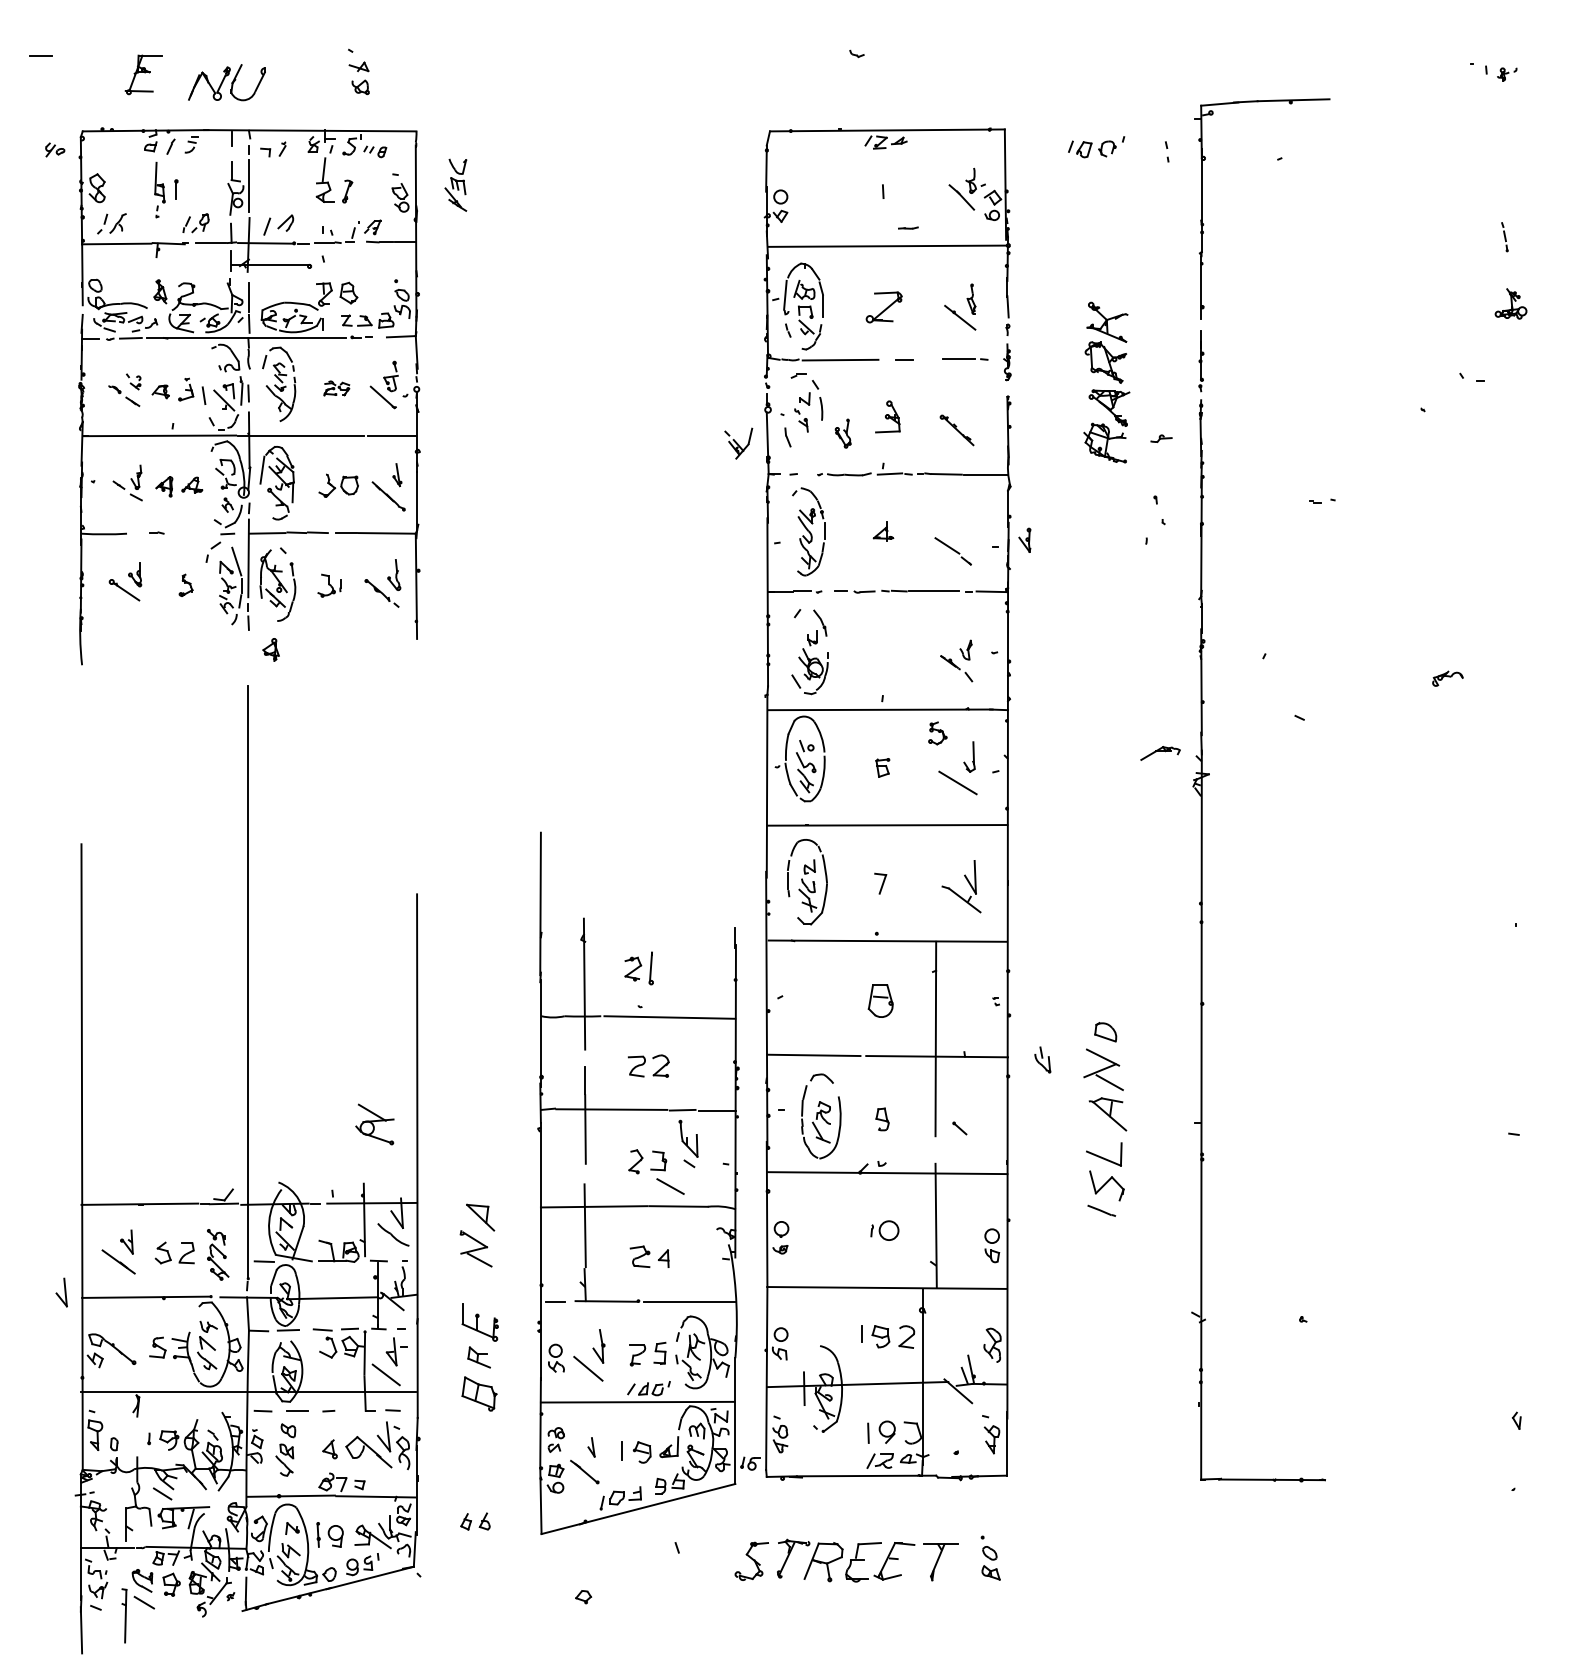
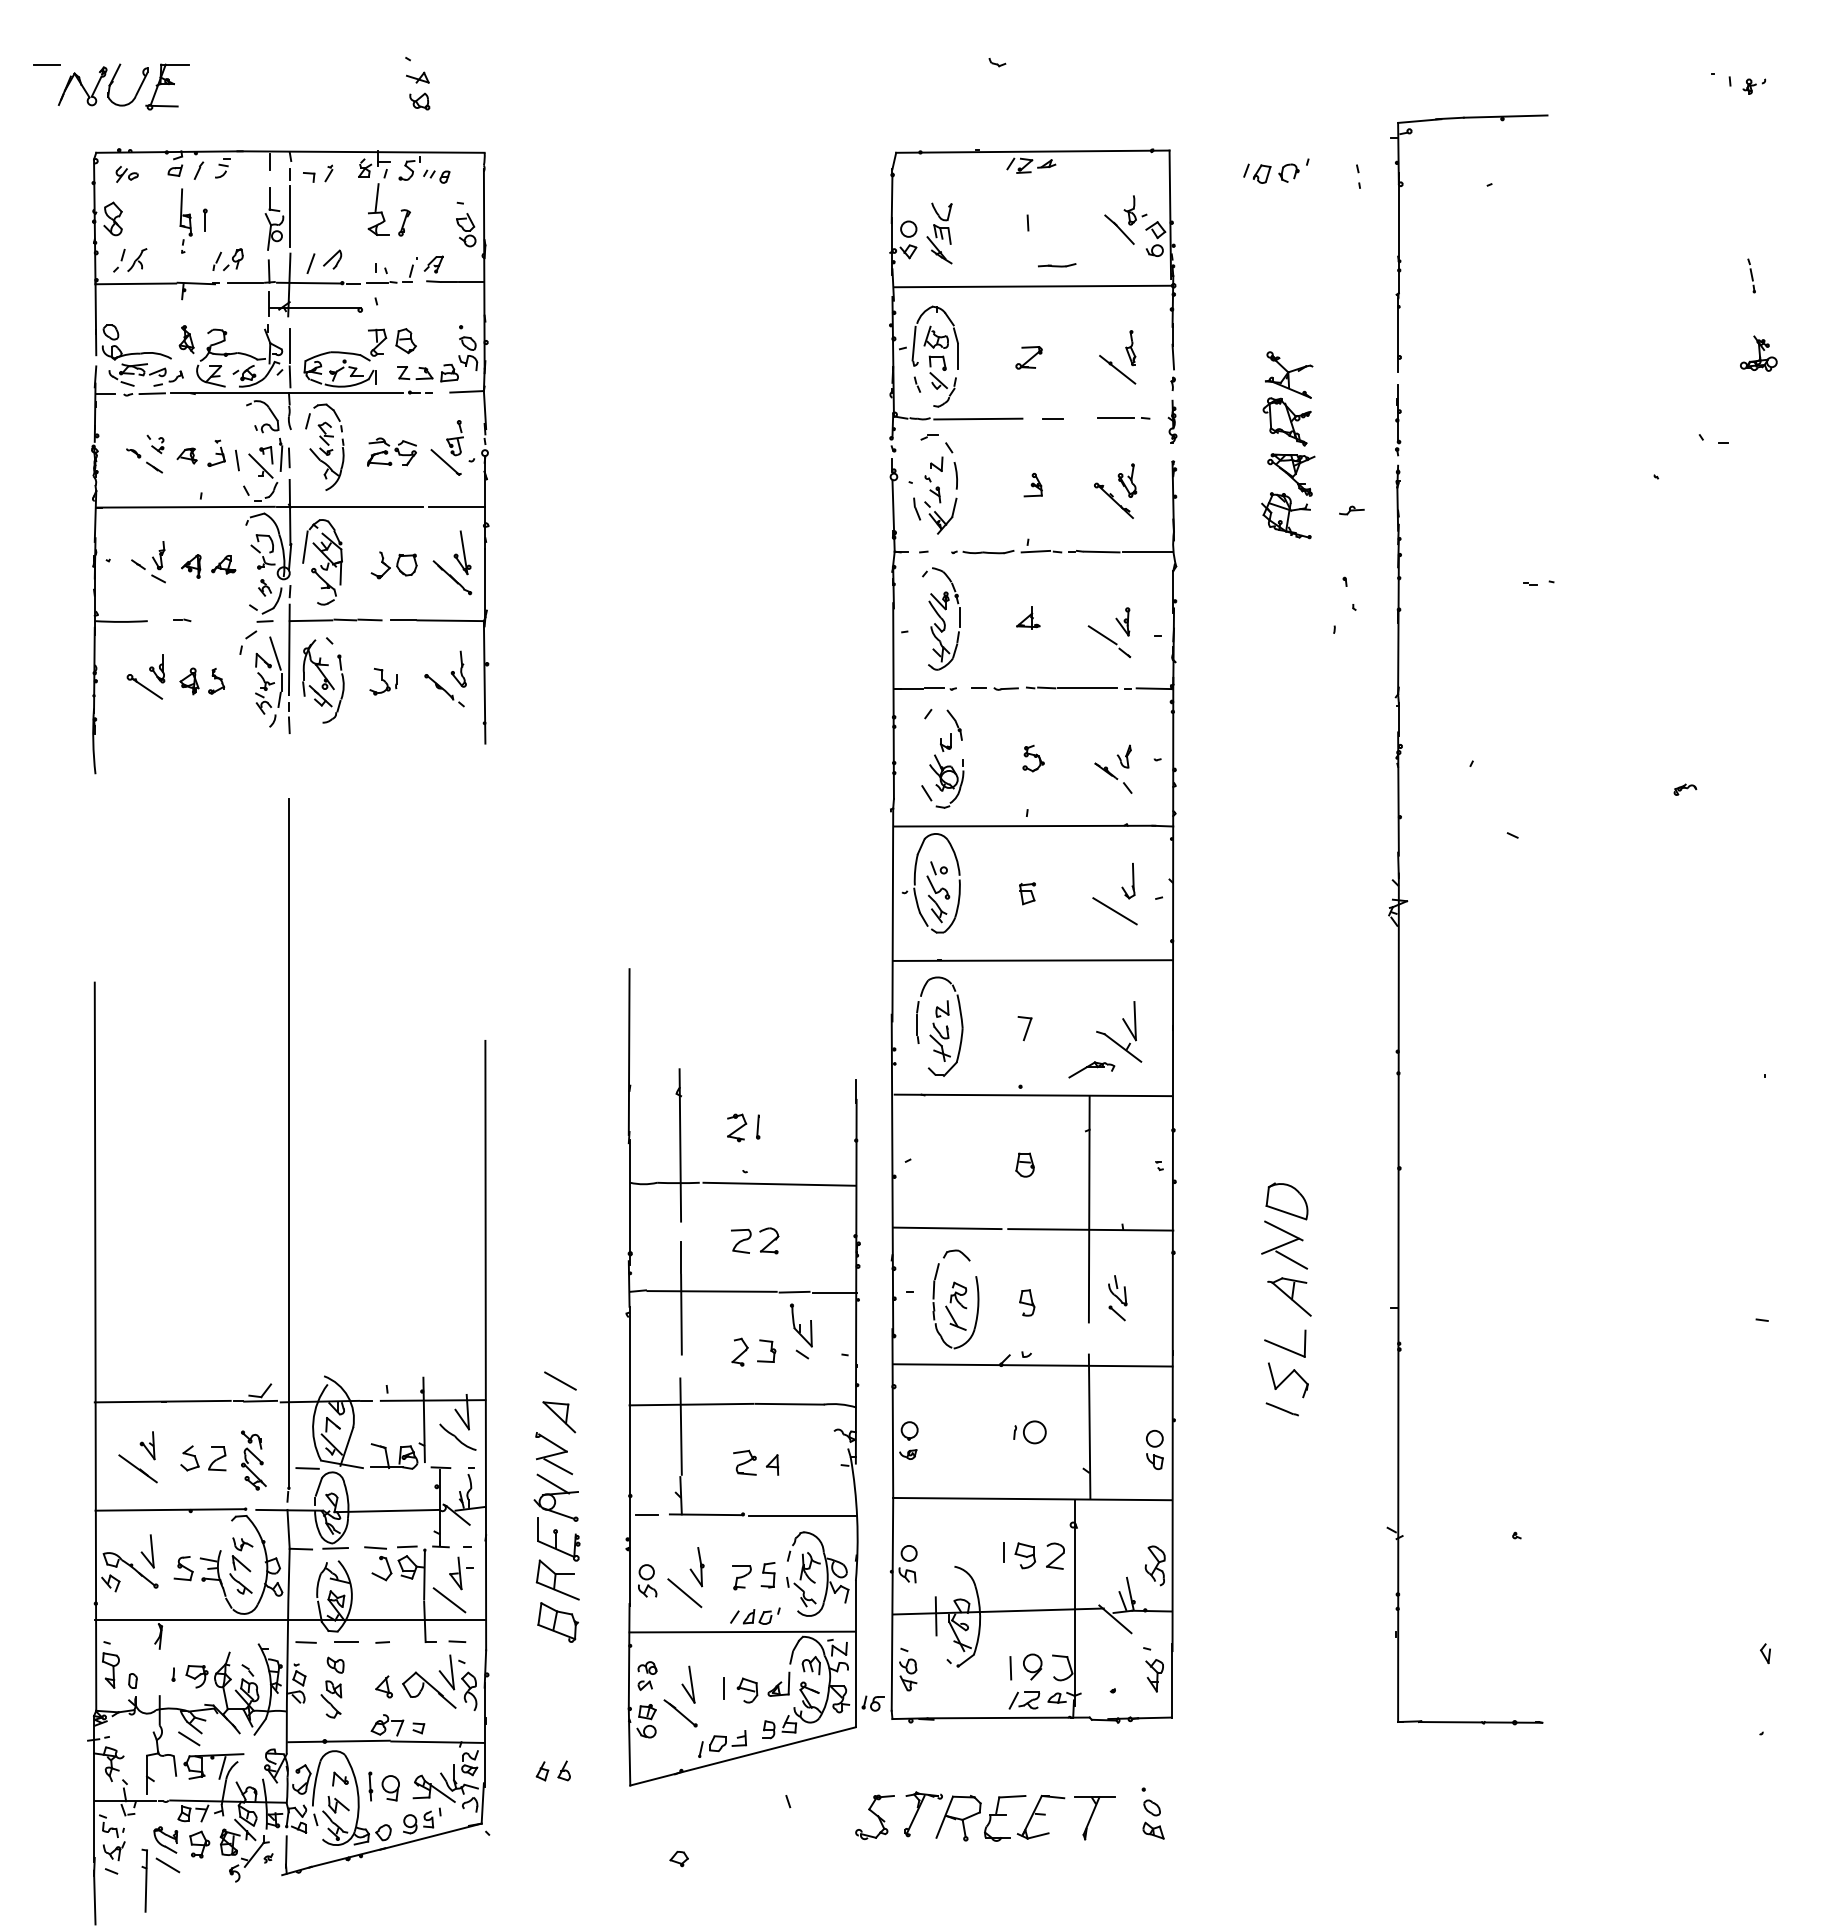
part: (226, 82) -> (102, 84), moved
part: (54, 150) -> (126, 174), moved
part: (455, 185) -> (939, 233), moved
part: (908, 228) -> (1057, 265), size x1.67
part: (883, 307) -> (1028, 357), size x0.62
part: (336, 387) -> (391, 451), size x1.67
part: (887, 416) -> (1032, 484), size x0.62
part: (843, 433) -> (1127, 480), moved
part: (738, 442) -> (940, 515), moved
part: (397, 474) -> (462, 552), size x1.67
part: (1024, 540) -> (1122, 621), moved
part: (271, 650) -> (189, 681), moved
part: (1448, 678) -> (1685, 789), size x0.62
part: (937, 733) -> (1033, 758), moved
part: (1160, 753) -> (1091, 1069), moved
part: (651, 967) -> (758, 1126), size x0.62
part: (880, 1000) -> (1024, 1164), size x0.62
part: (1105, 1032) -> (1286, 1201), size x1.67
part: (1042, 1059) -> (1117, 1290), moved
part: (374, 1124) -> (555, 1497), moved
line: (670, 1186) -> (560, 1380), moved
part: (61, 1292) -> (147, 1551), moved
part: (479, 1357) -> (557, 1579), size x1.67
part: (591, 1447) -> (688, 1684), size x1.67

